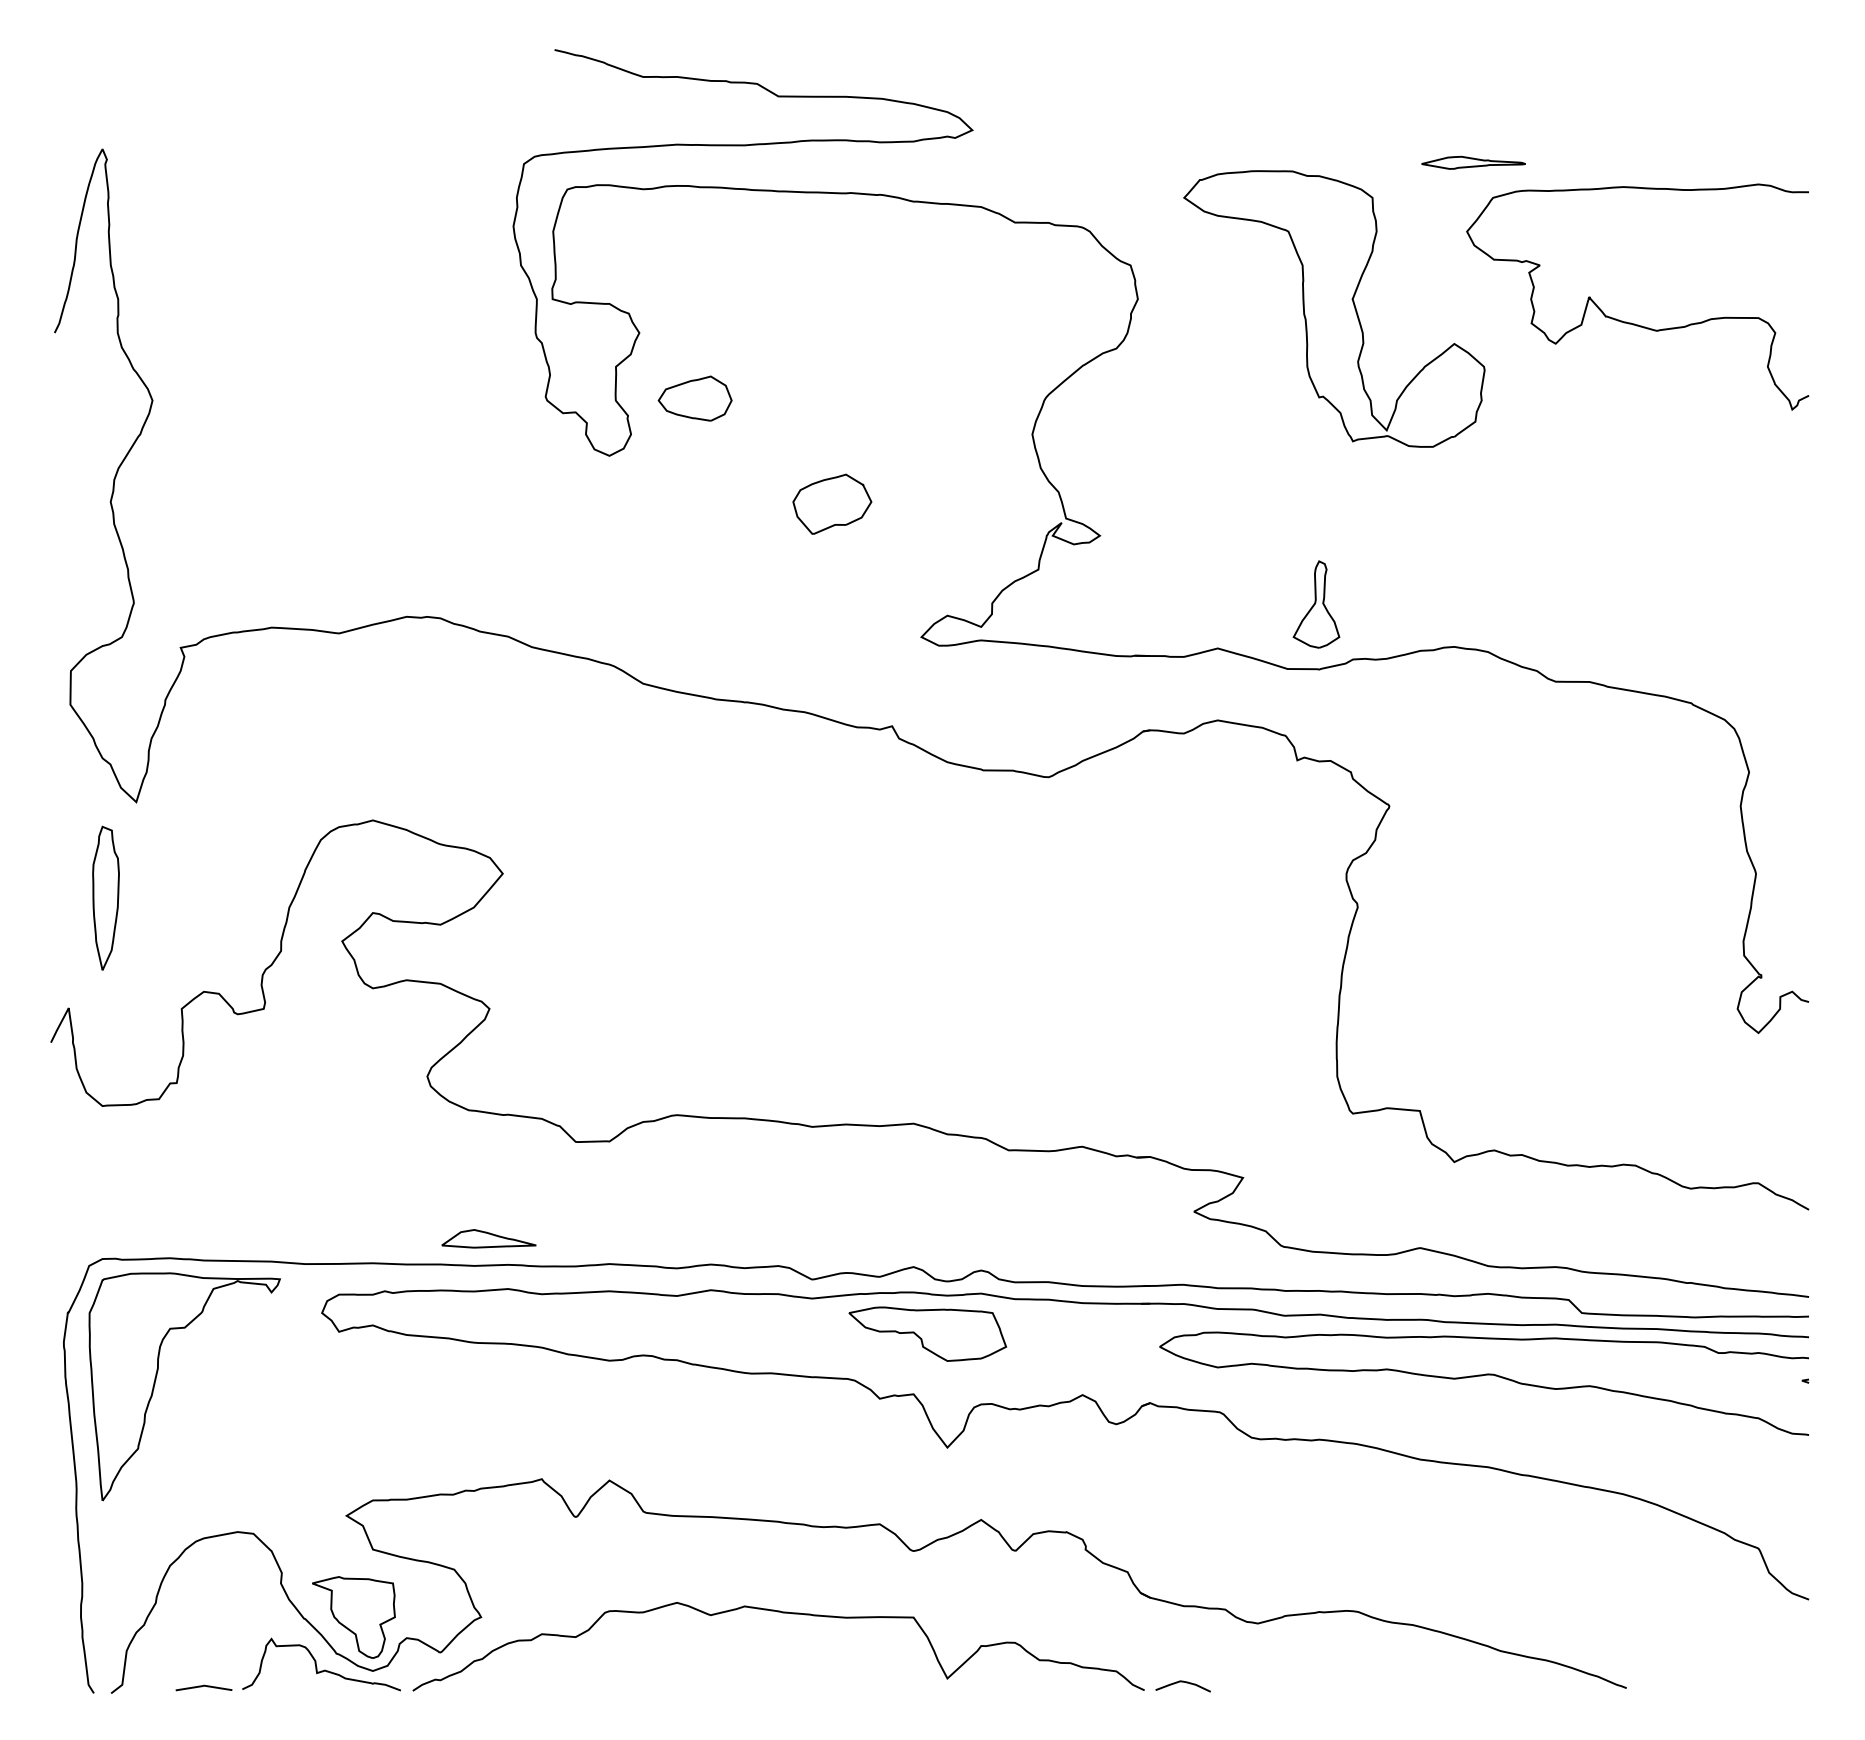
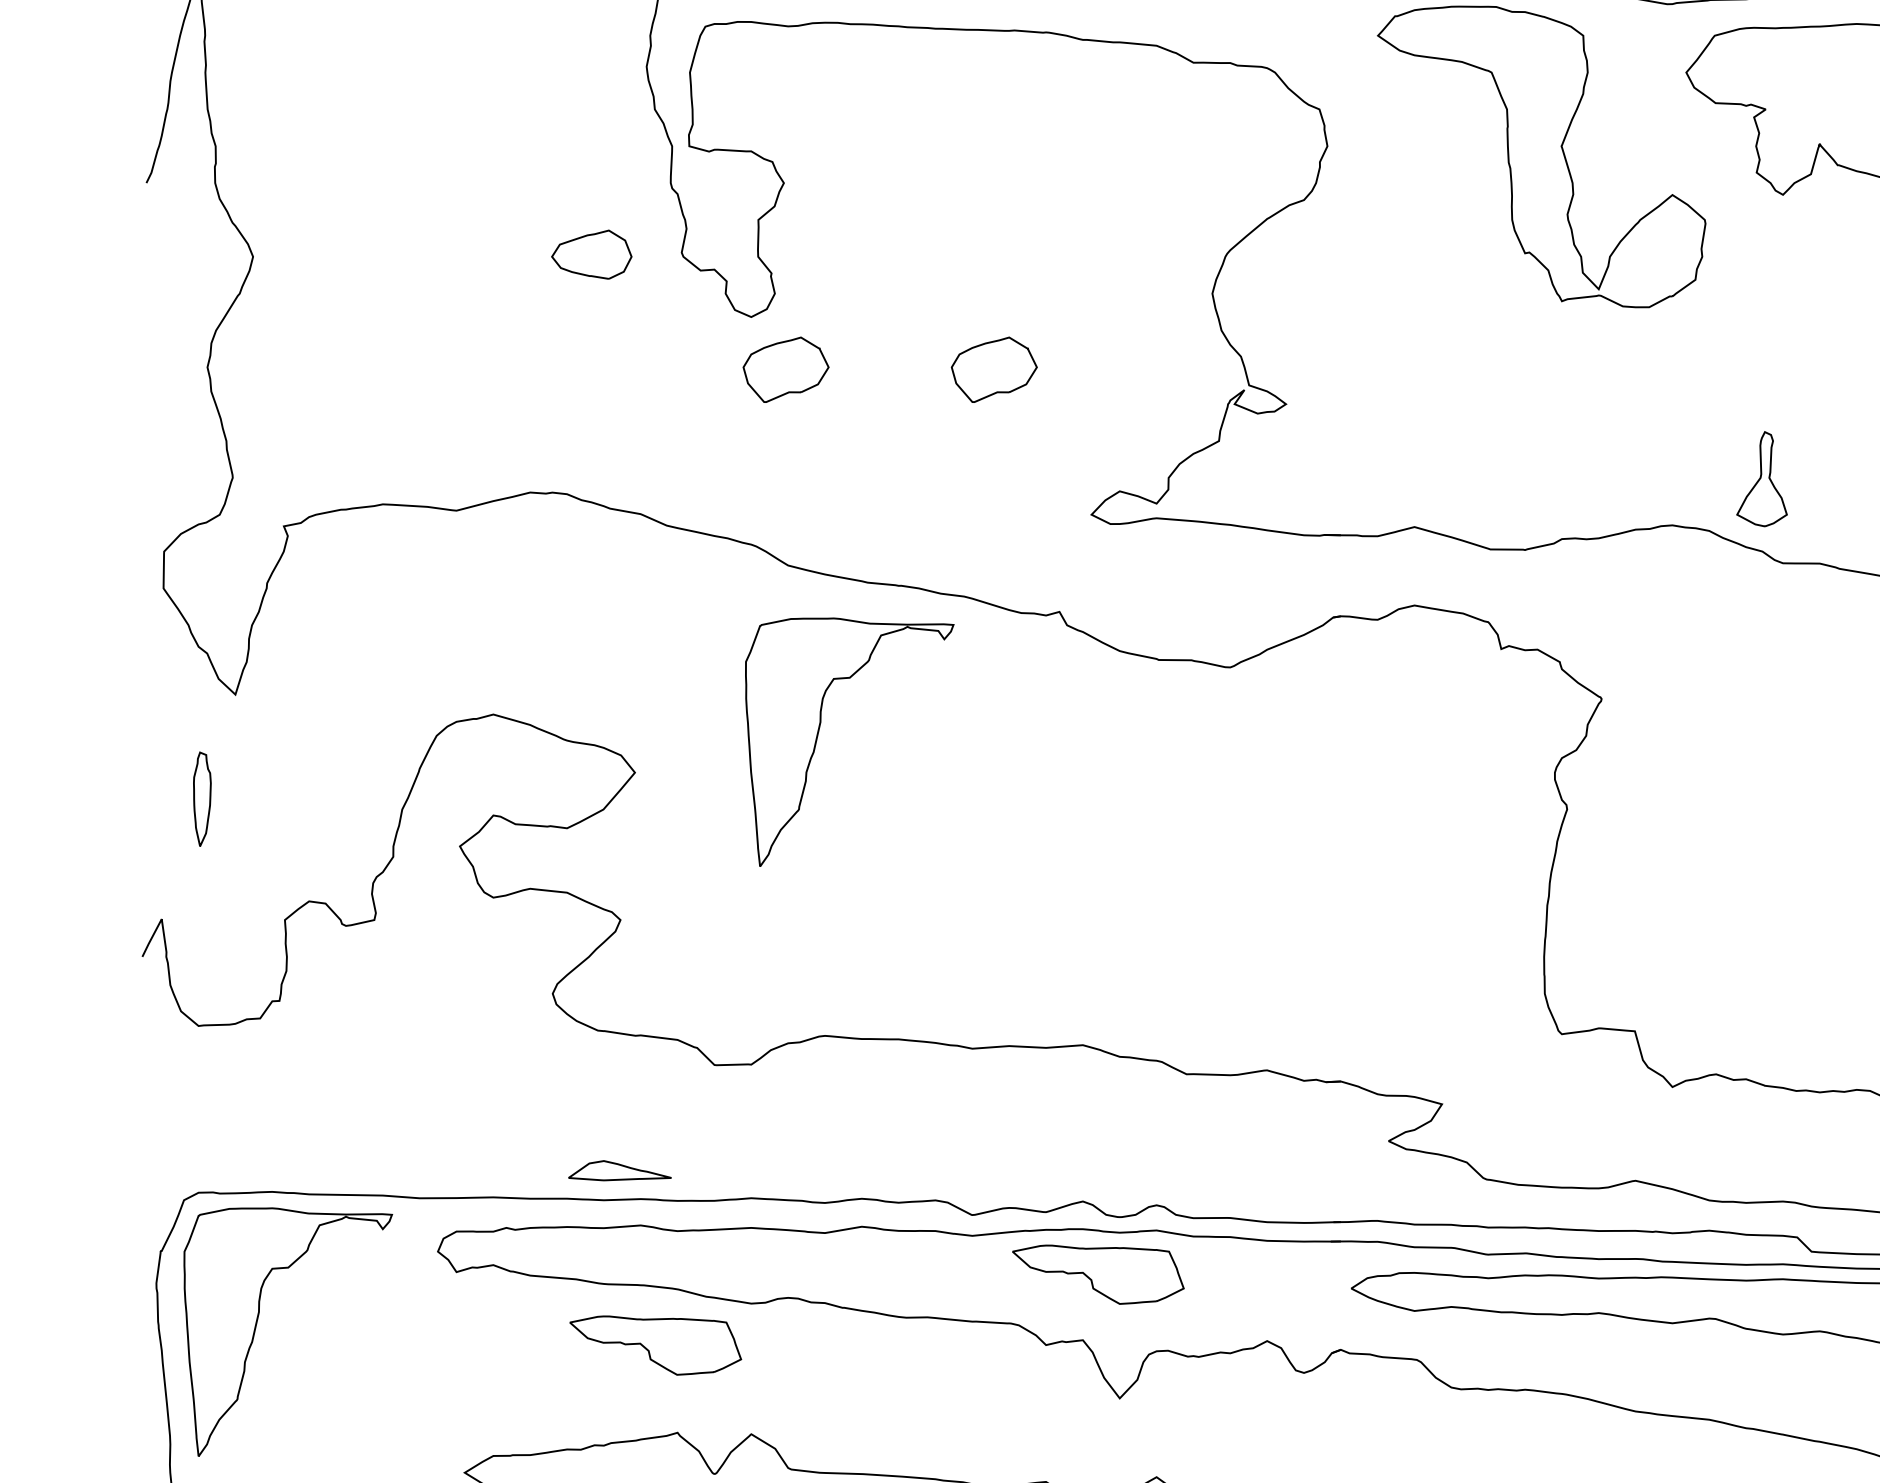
part: (694, 398) -> (591, 254), moved
part: (641, 503) -> (786, 368), added
part: (1316, 604) -> (1762, 479), moved
part: (671, 839) -> (818, 735), added
part: (105, 897) -> (201, 798), size x0.6
part: (521, 1398) -> (655, 1344), added

